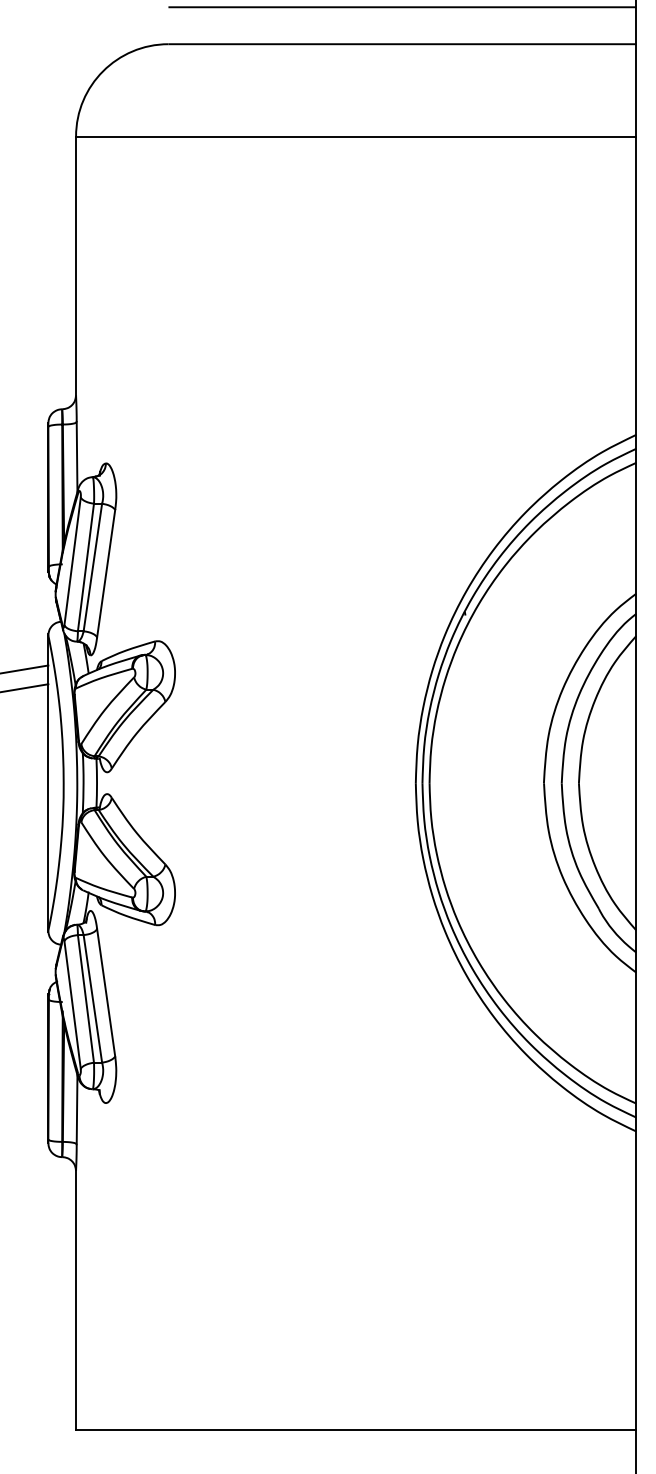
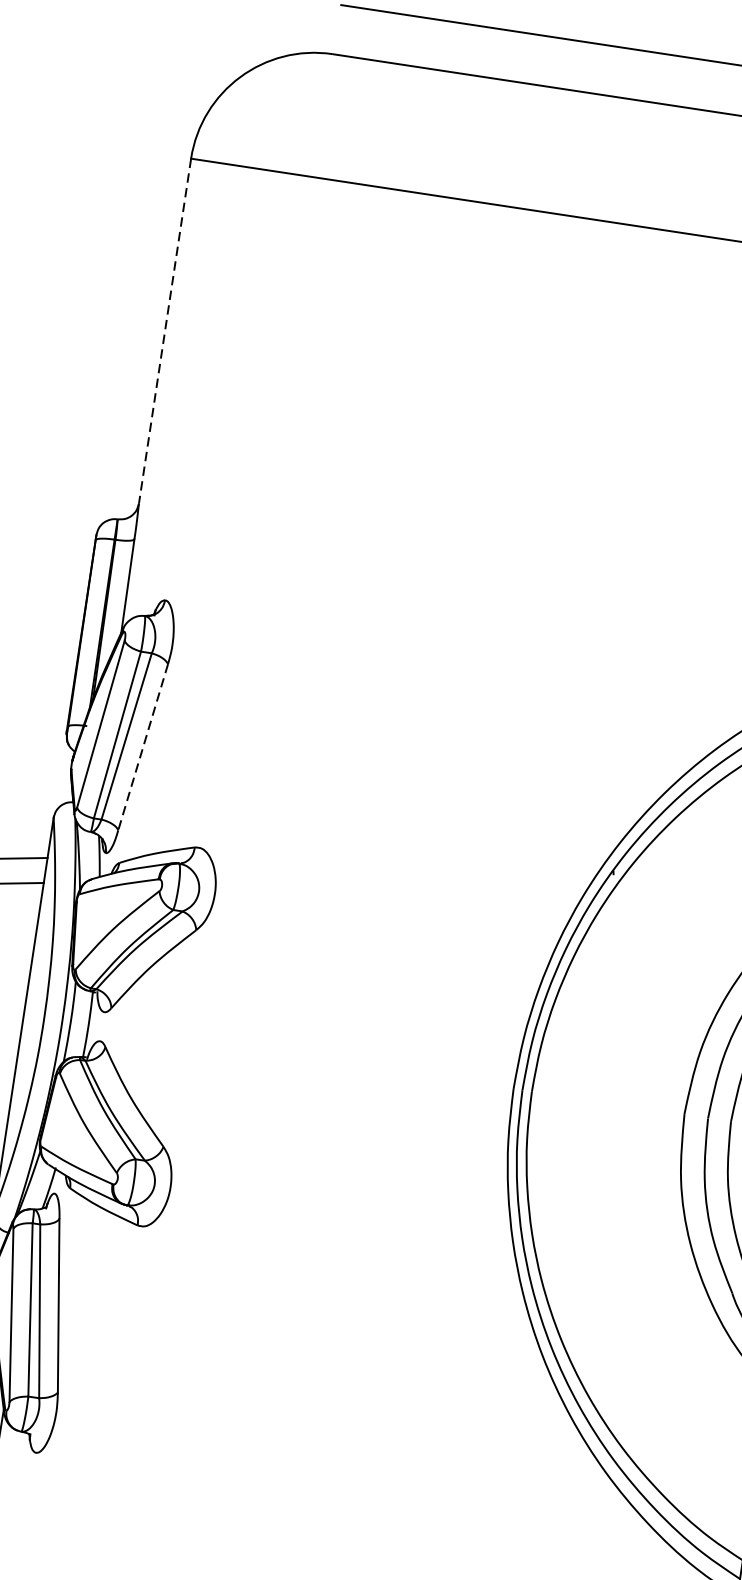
line: (76, 266) -> (165, 331), solid -> dashed
line: (106, 574) -> (143, 748), solid -> dashed

